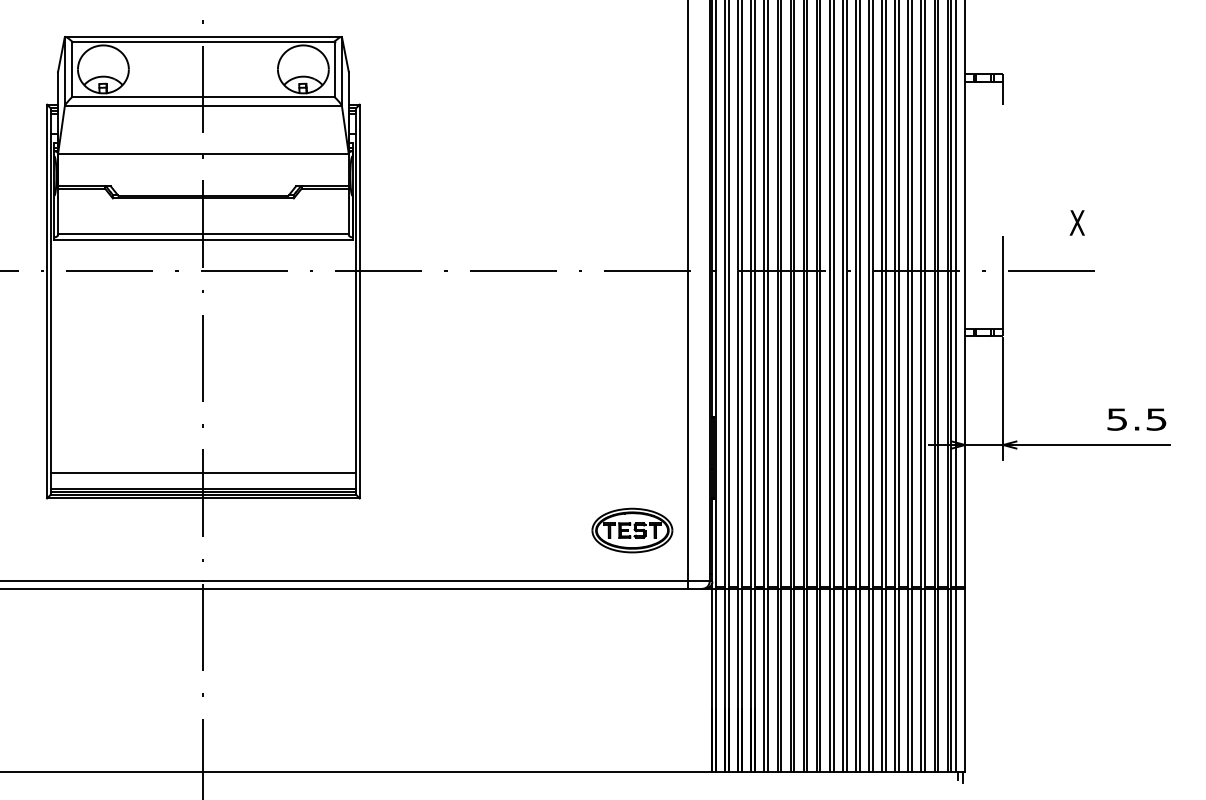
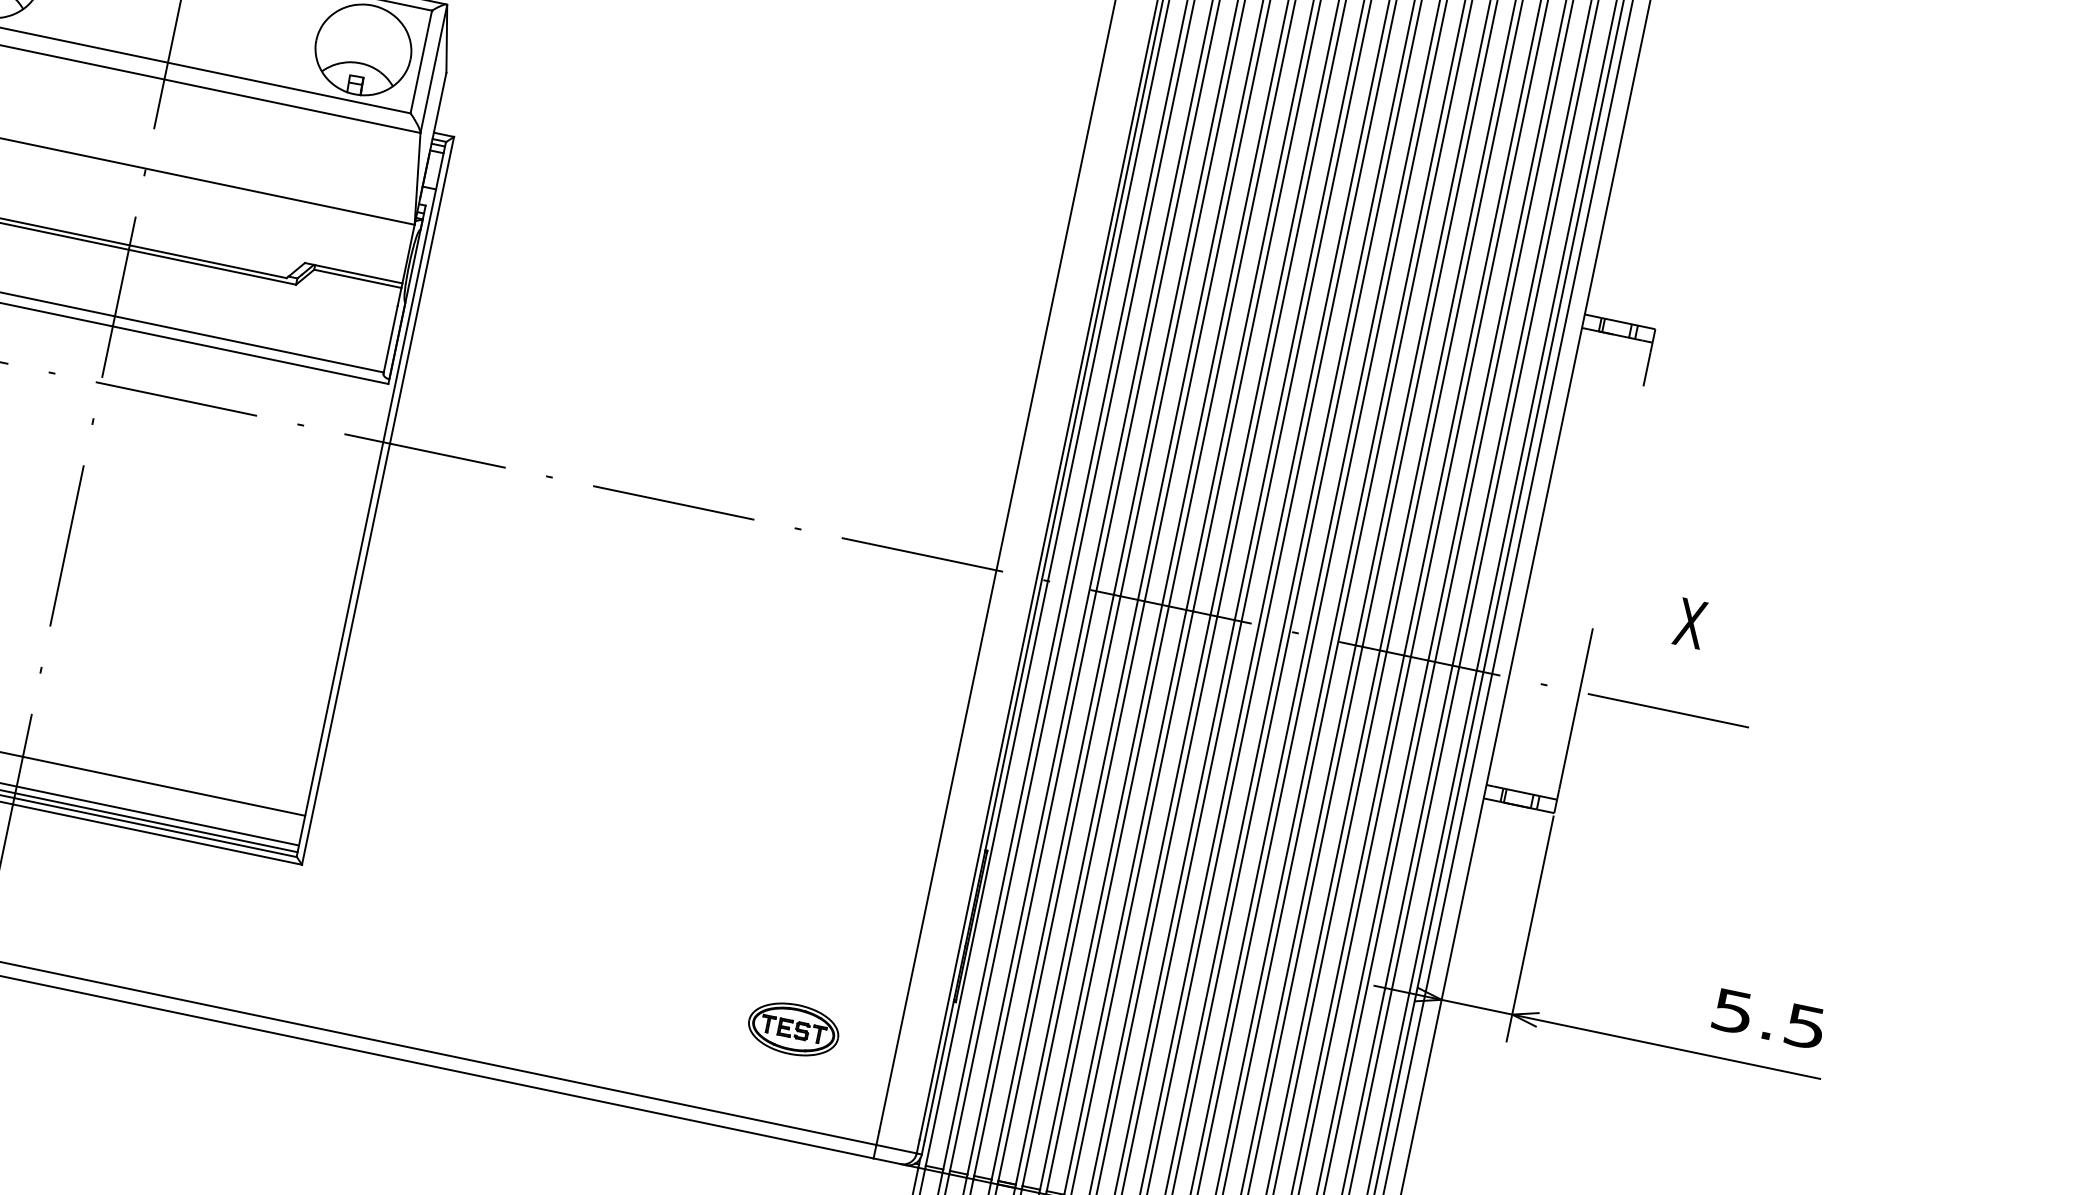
text: (1076, 222) -> (1689, 622), moved
part: (632, 530) -> (793, 1029), size x0.6

